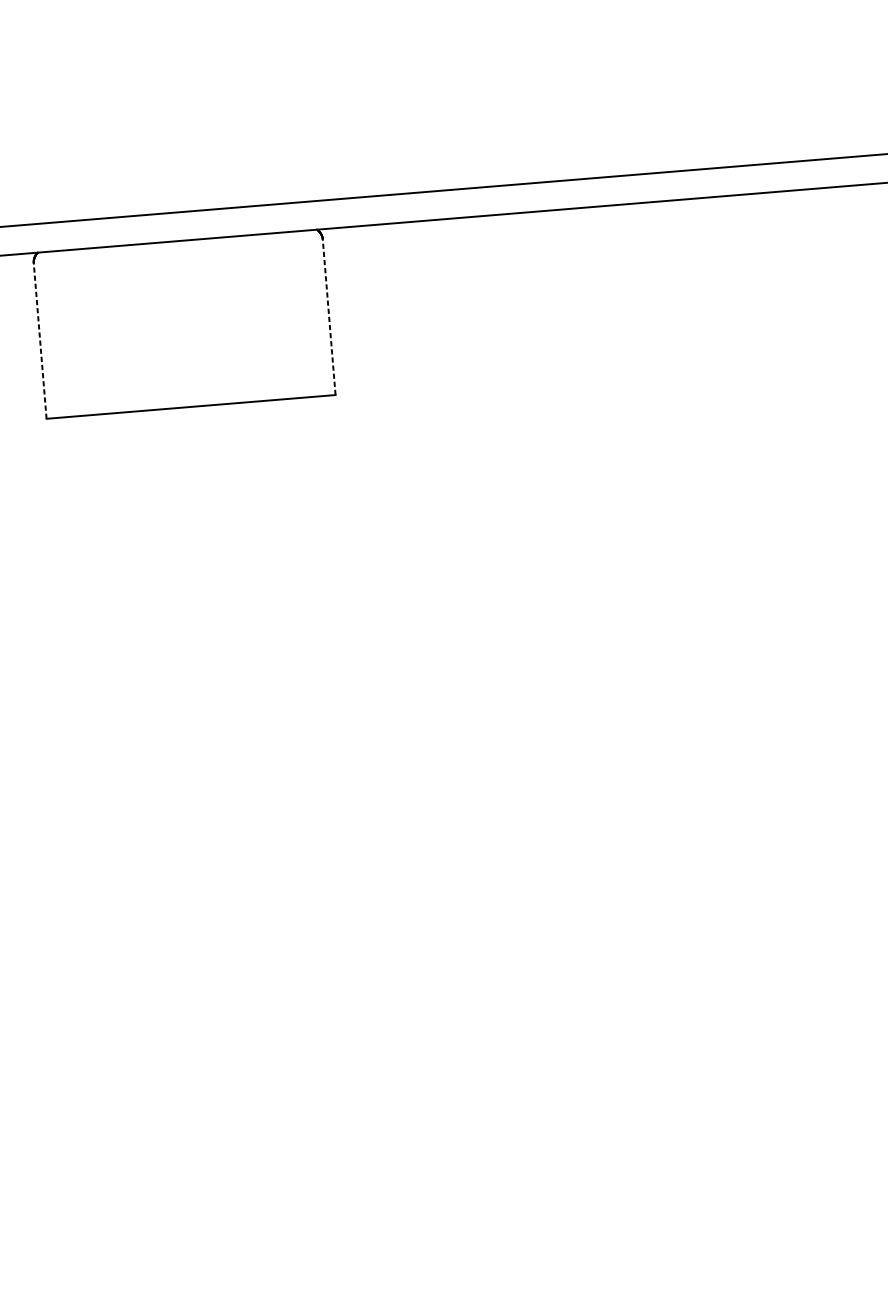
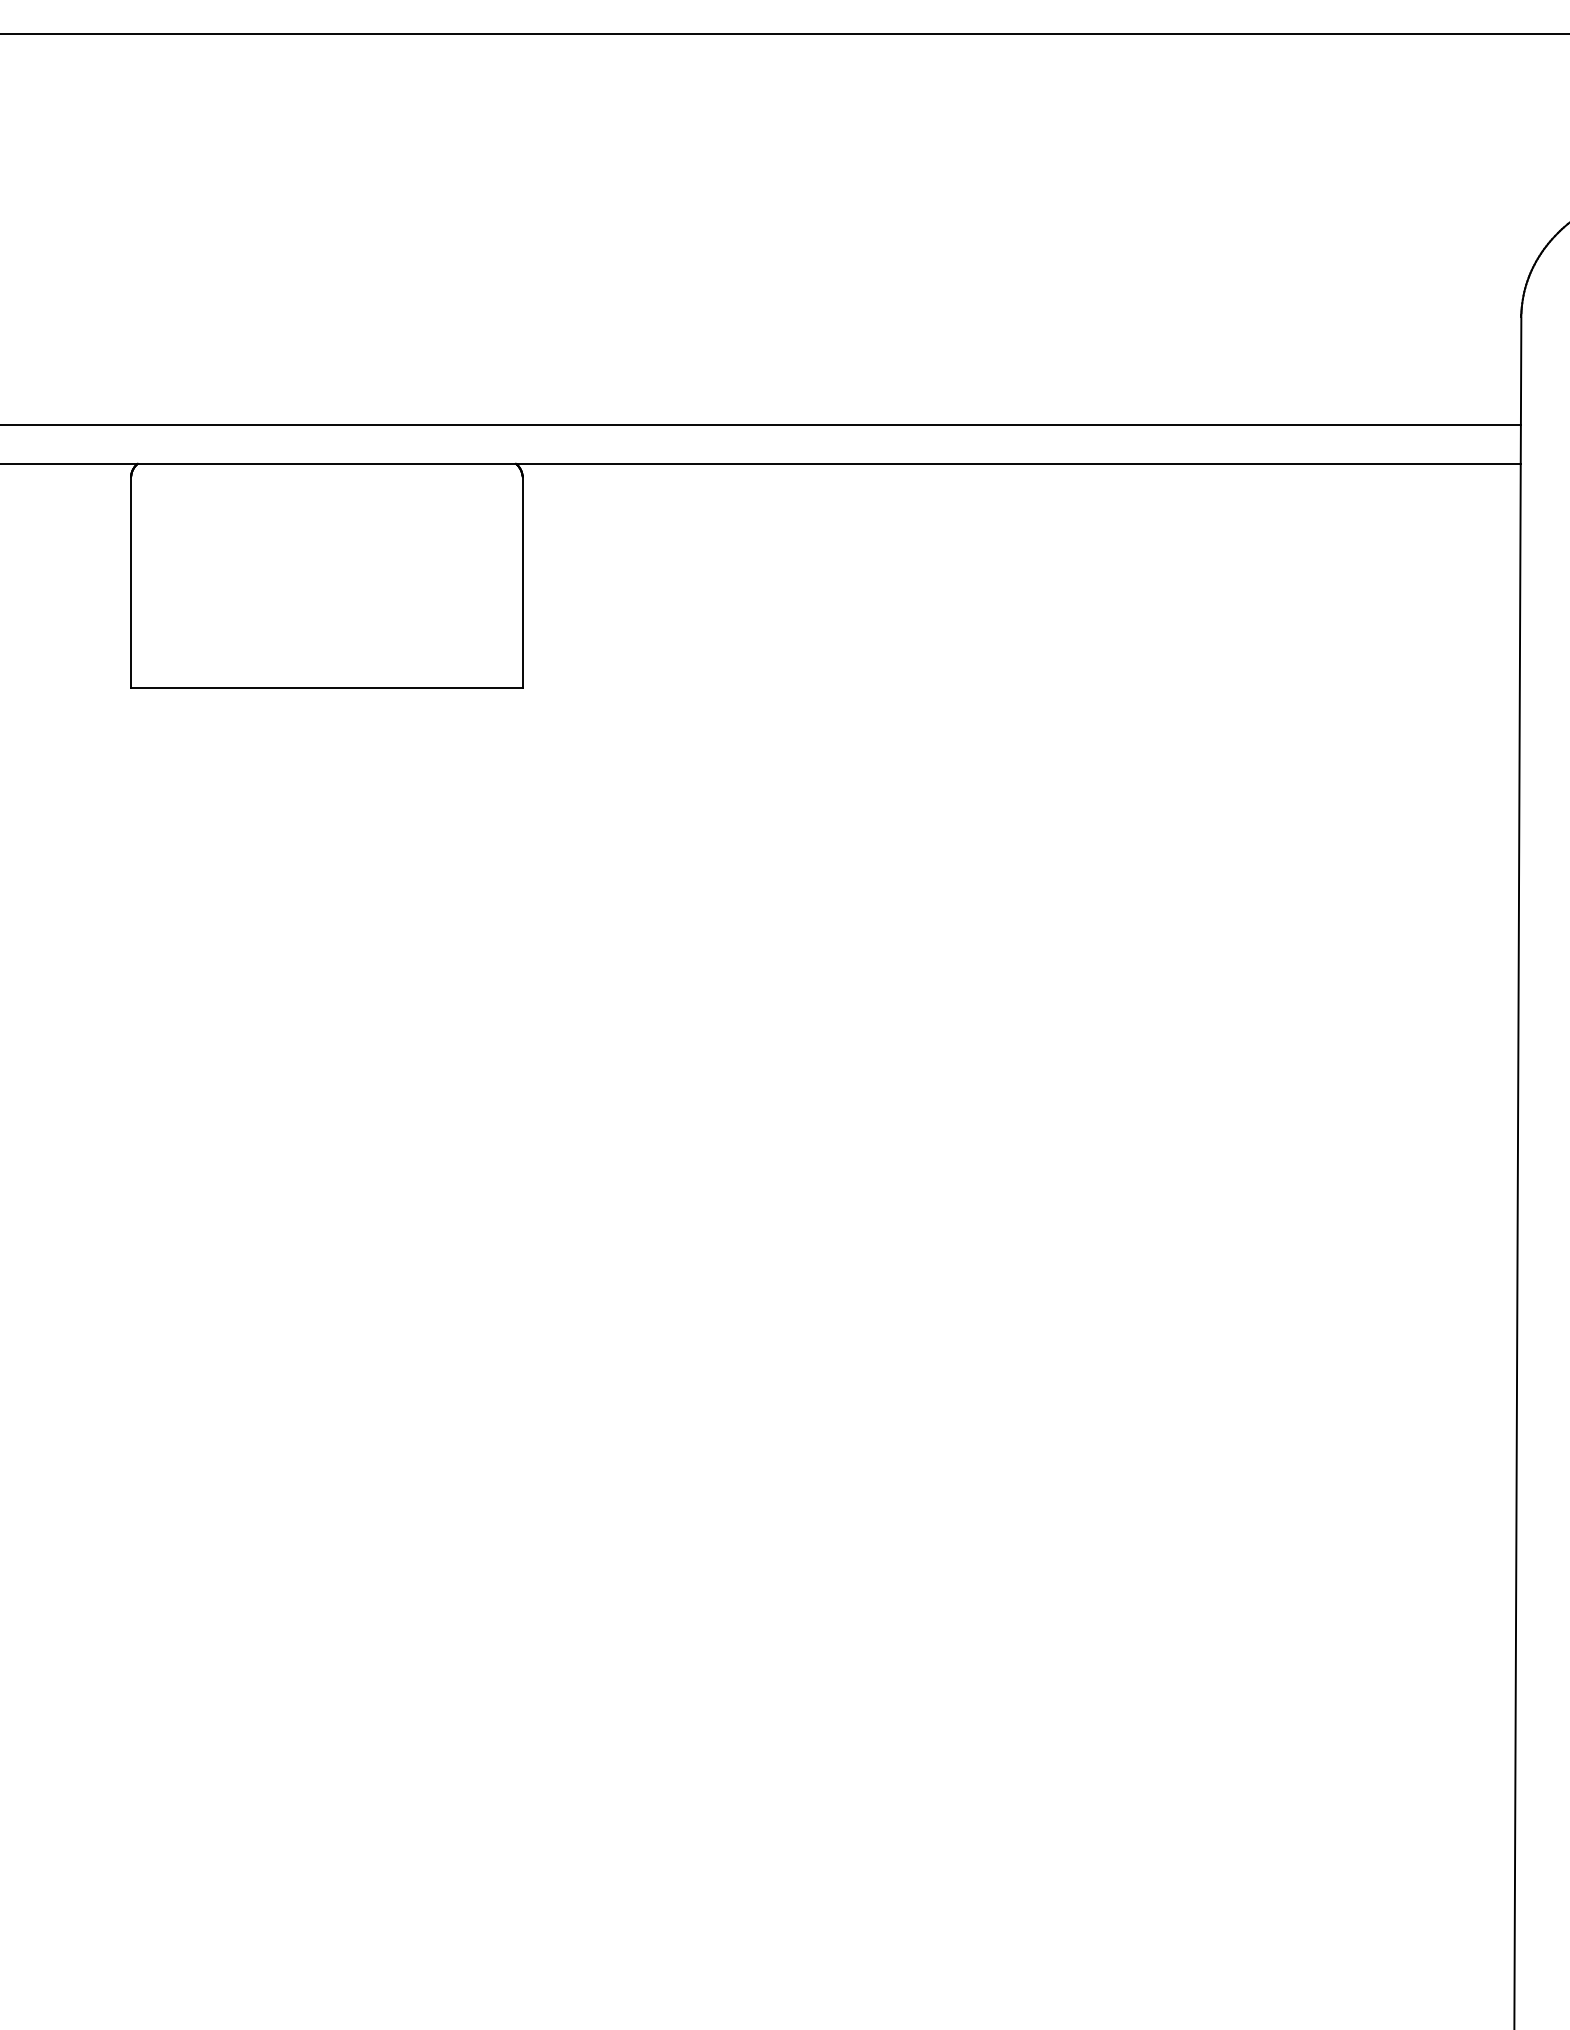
line: (329, 316) -> (522, 582), dashed -> solid
line: (40, 340) -> (131, 582), dashed -> solid

